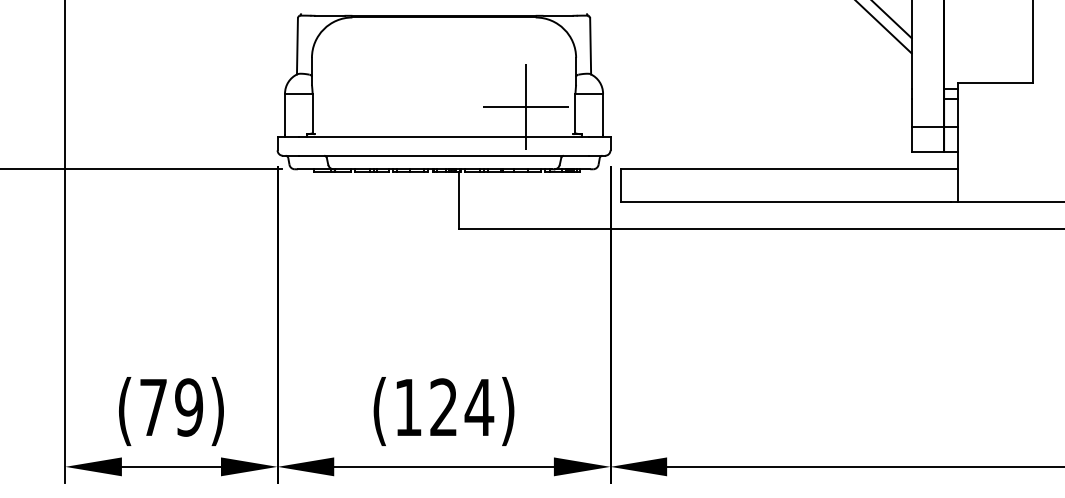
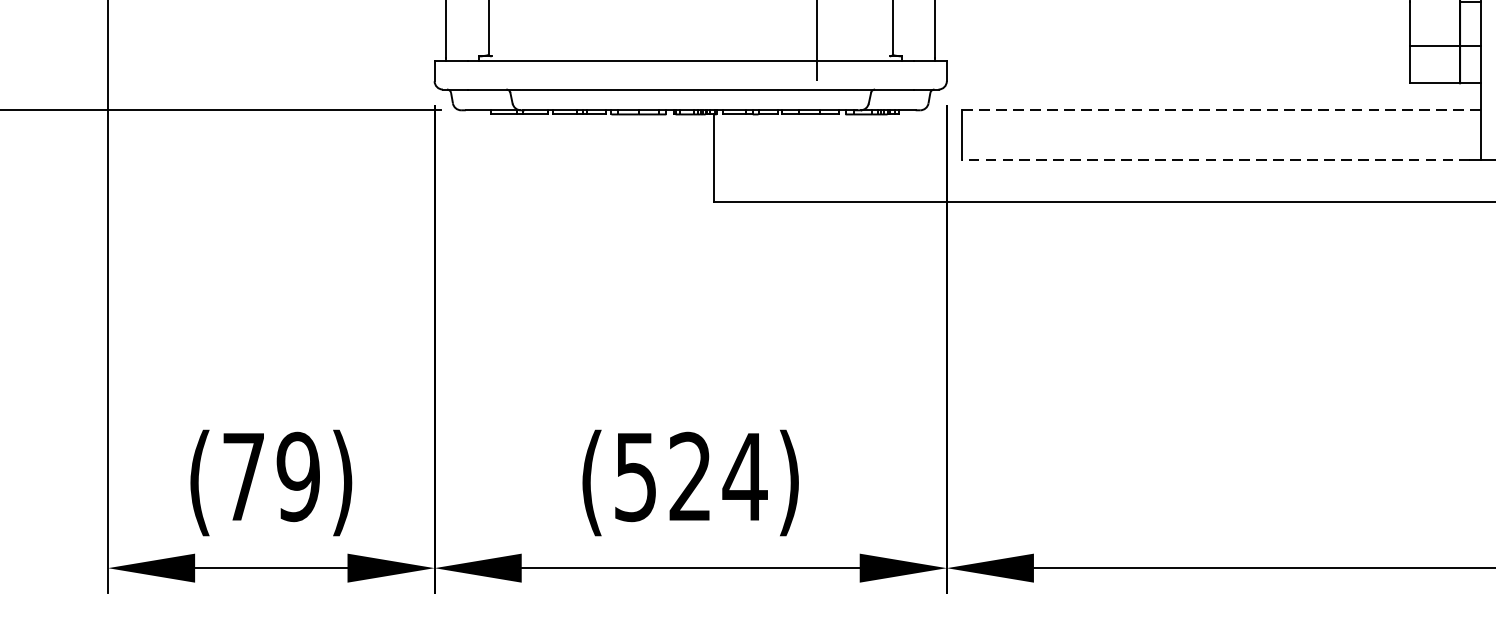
line: (526, 107) -> (817, 15), removed
line: (788, 169) -> (1220, 110), solid -> dashed
line: (785, 201) -> (1216, 159), solid -> dashed
text: (408, 407) -> (636, 476), (124) -> (524)

